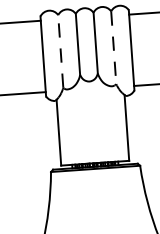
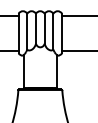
line: (113, 47) -> (53, 31), dashed -> solid
line: (61, 51) -> (27, 31), dashed -> solid

